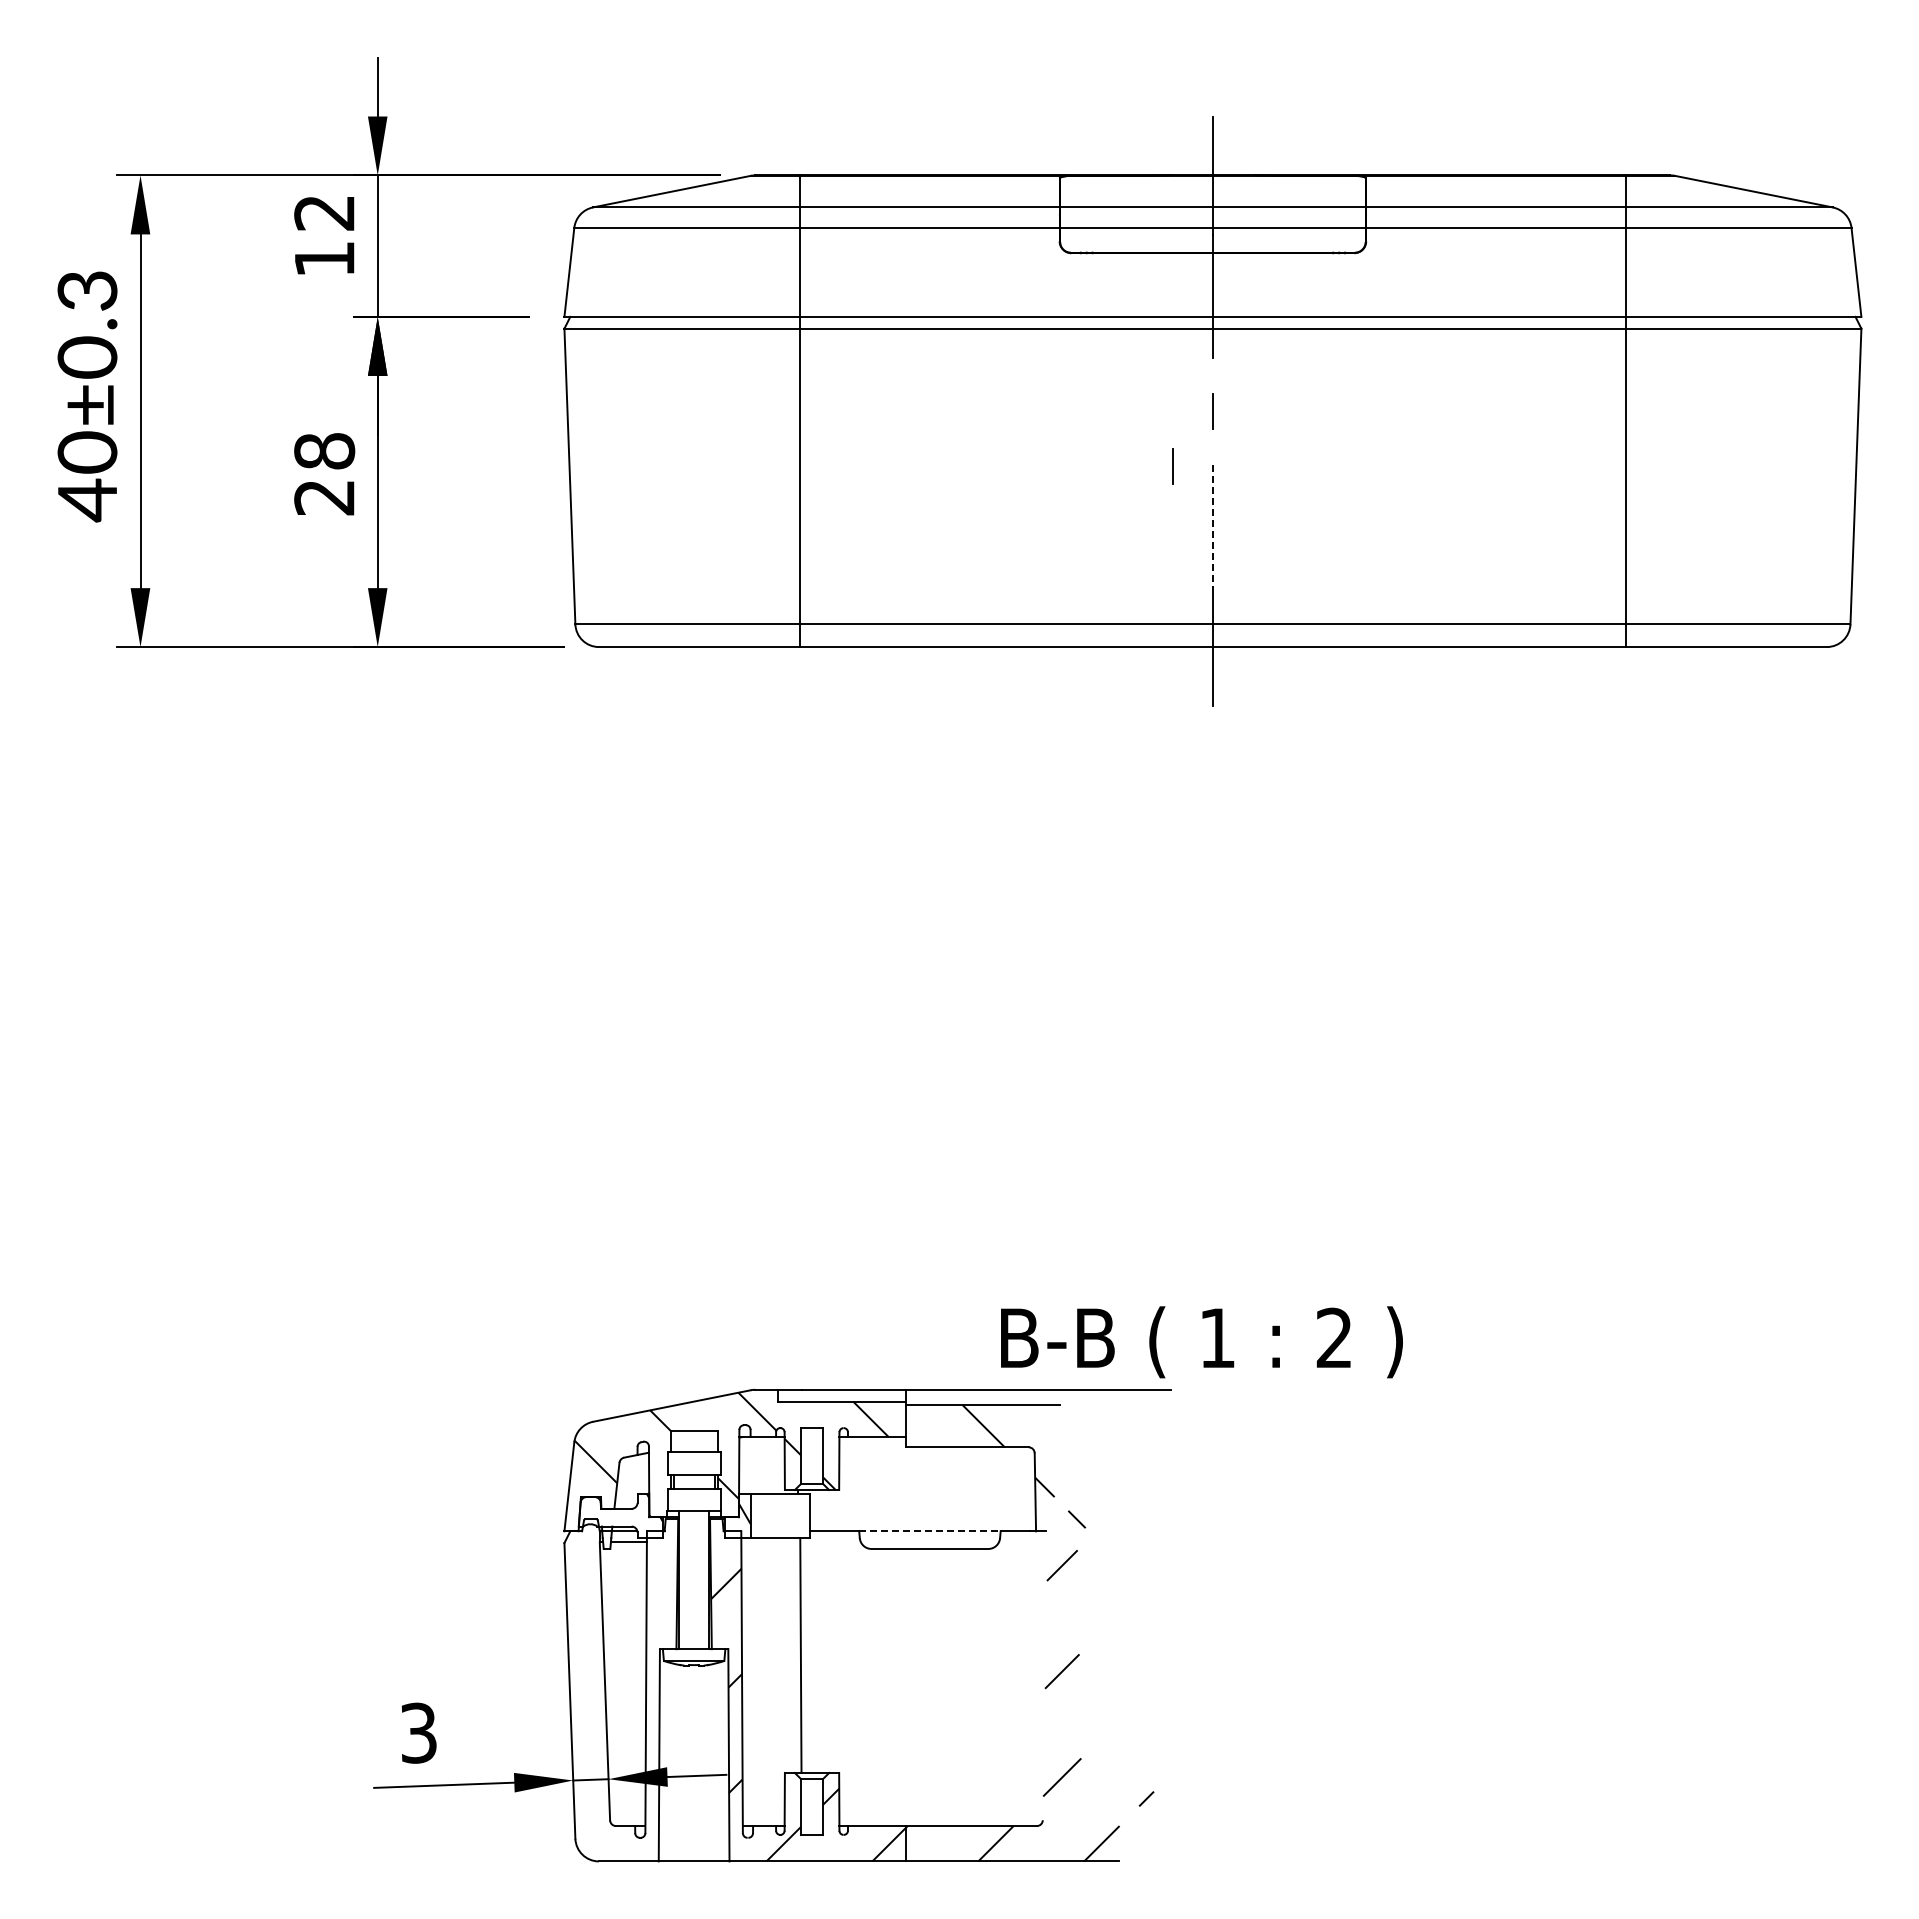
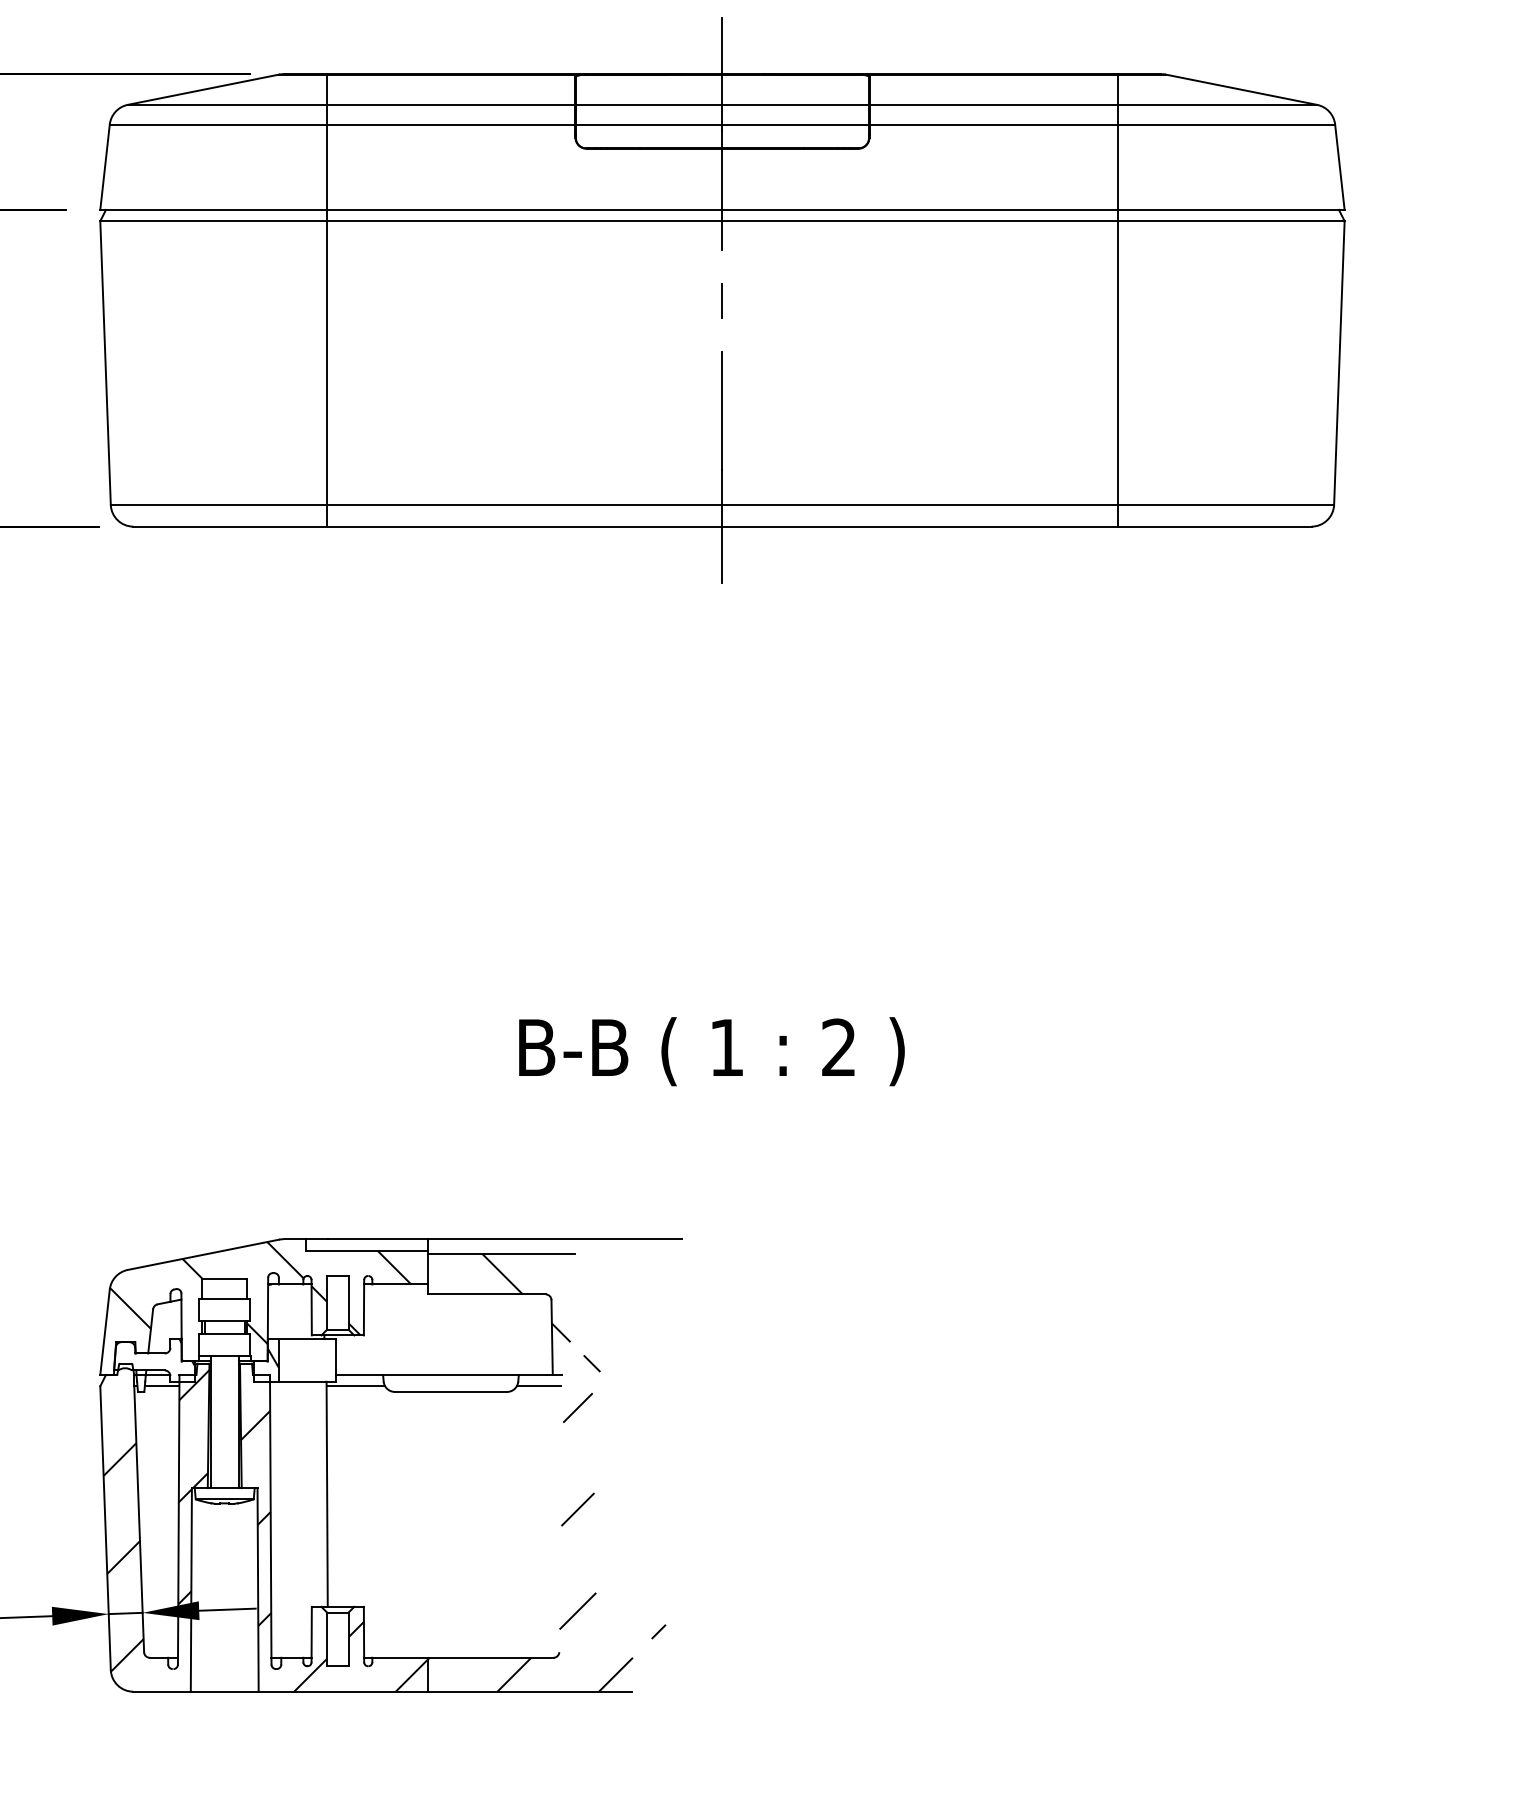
line: (1172, 466) -> (683, 353), removed
line: (1212, 526) -> (722, 410), dashed -> solid
text: (1201, 1342) -> (711, 1051), moved
line: (929, 1531) -> (450, 1375), dashed -> solid
line: (830, 1542) -> (355, 1385), added
line: (1021, 1542) -> (538, 1385), added
hatch: (622, 1683) -> (156, 1521), added

